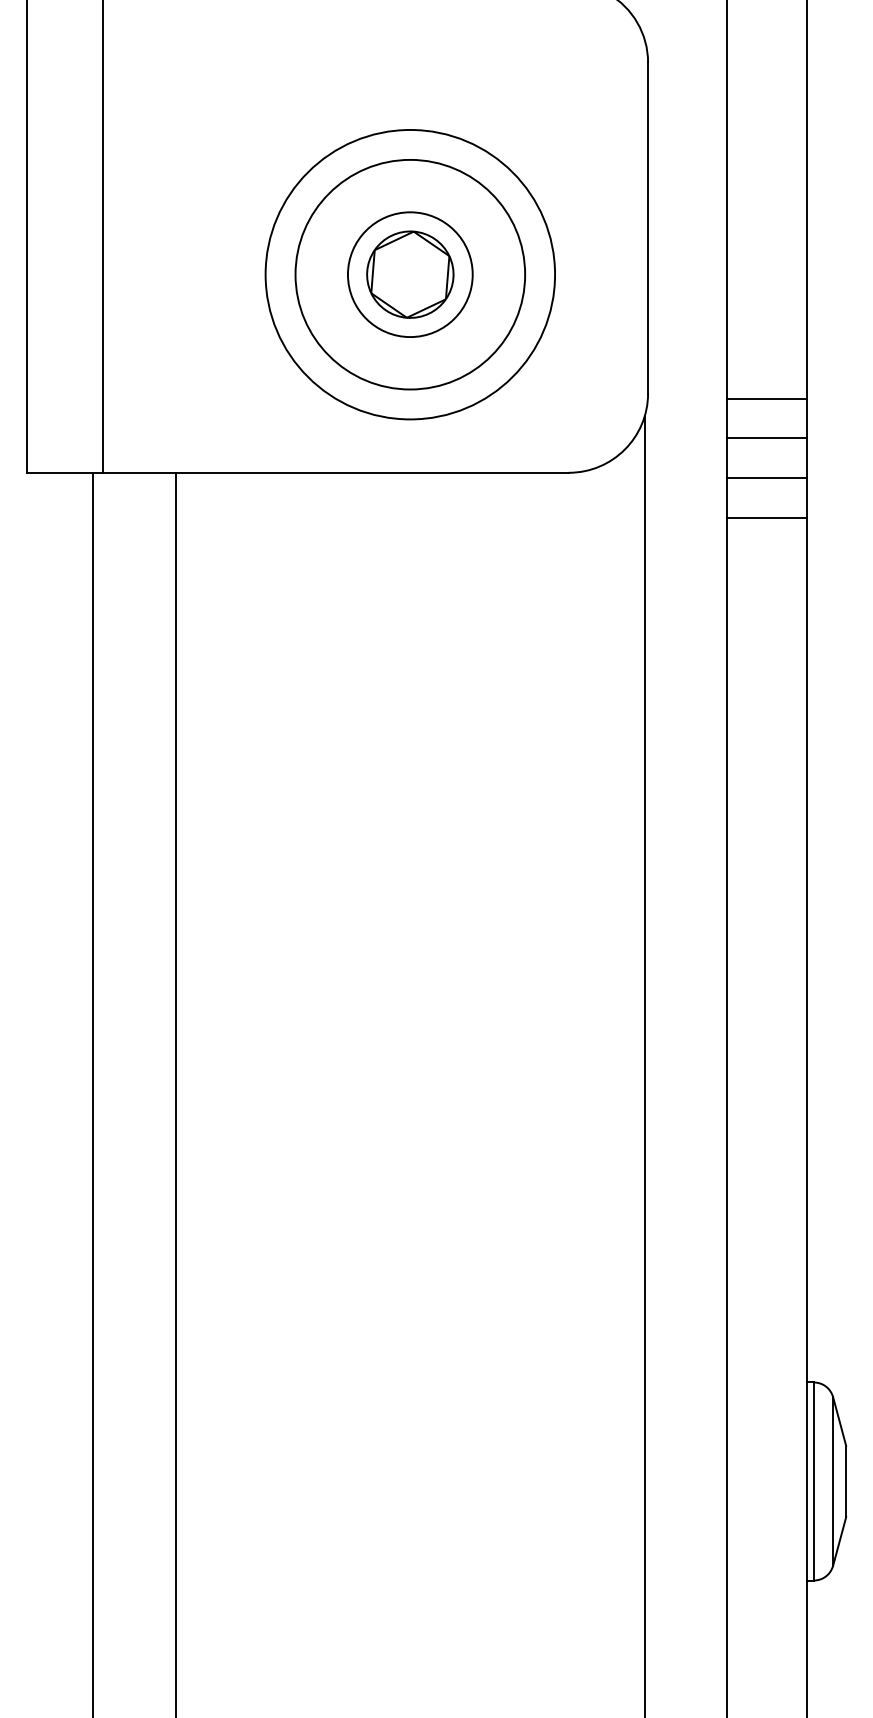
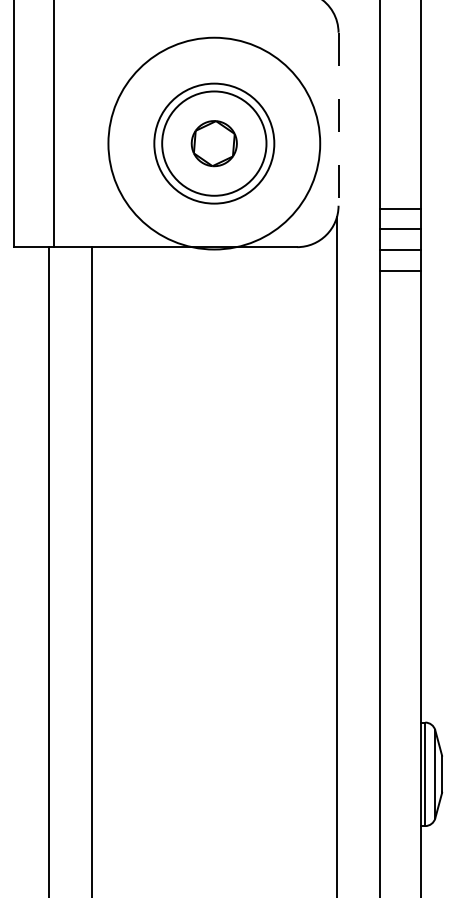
line: (647, 228) -> (338, 119), solid -> dashed
circle: (408, 274) -> (213, 143), size x1.4
circle: (408, 274) -> (213, 143), size x1.6

